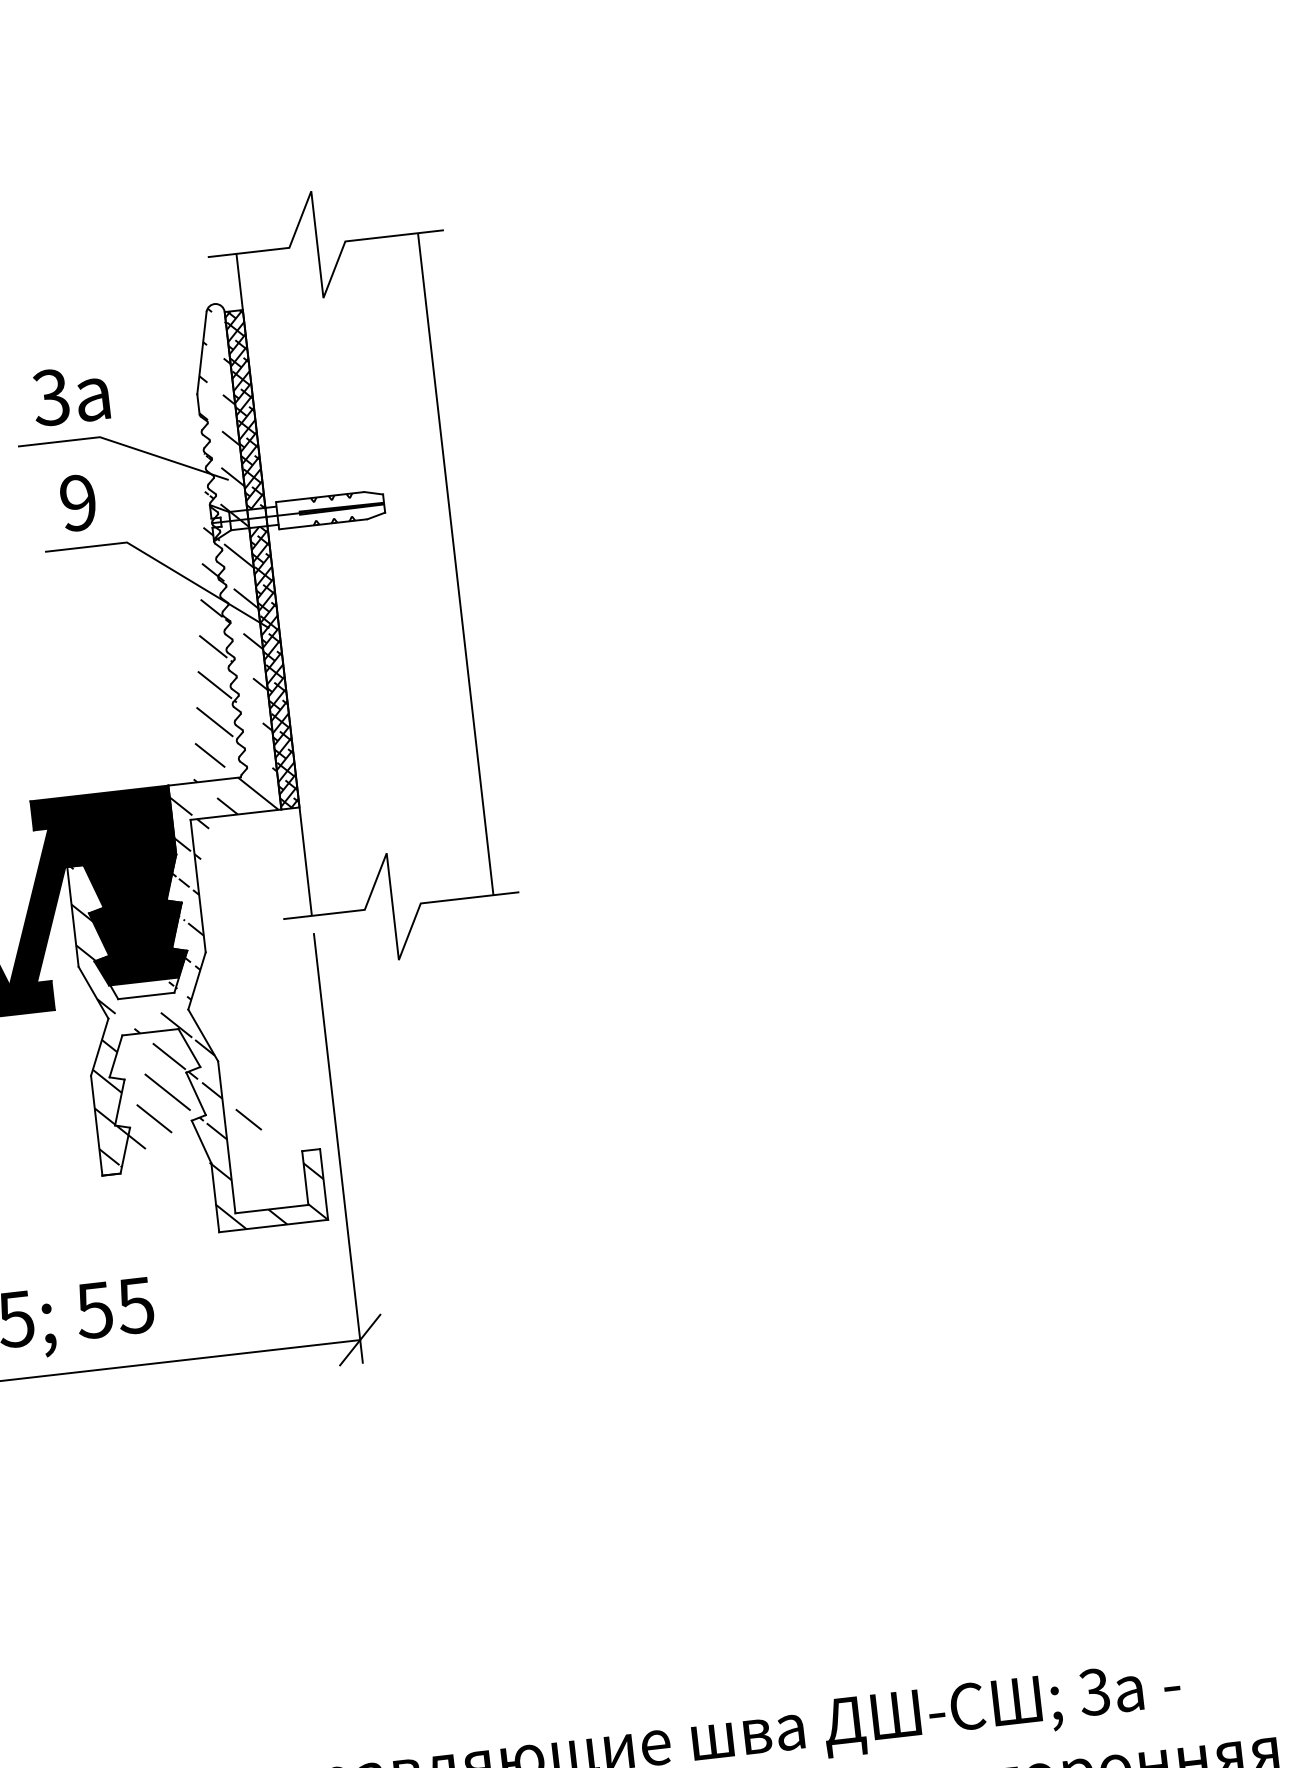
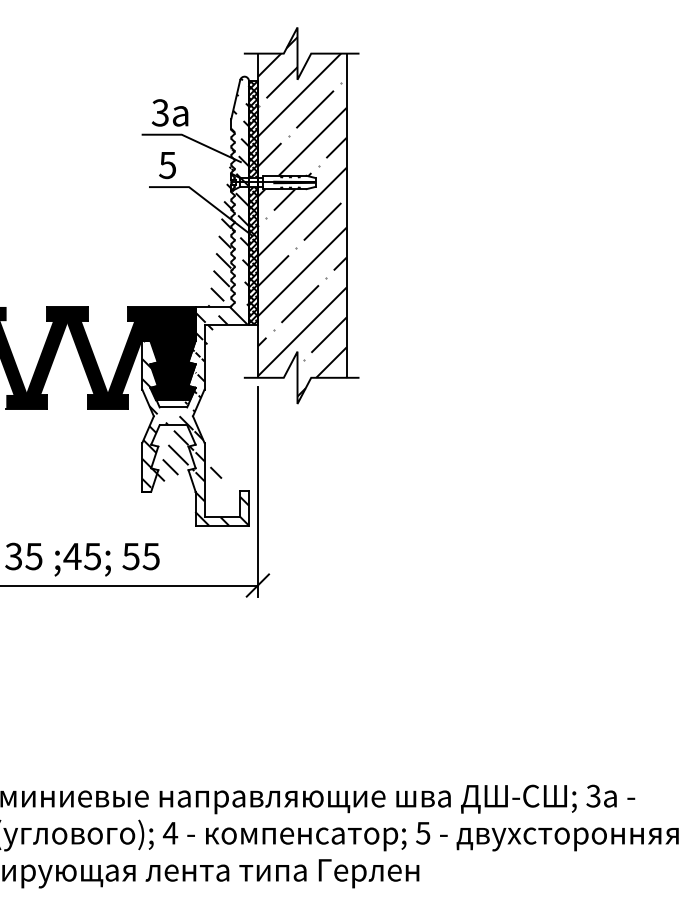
text: (77, 501) -> (167, 164), 9 -> 5
hatch: (363, 576) -> (301, 216), added

